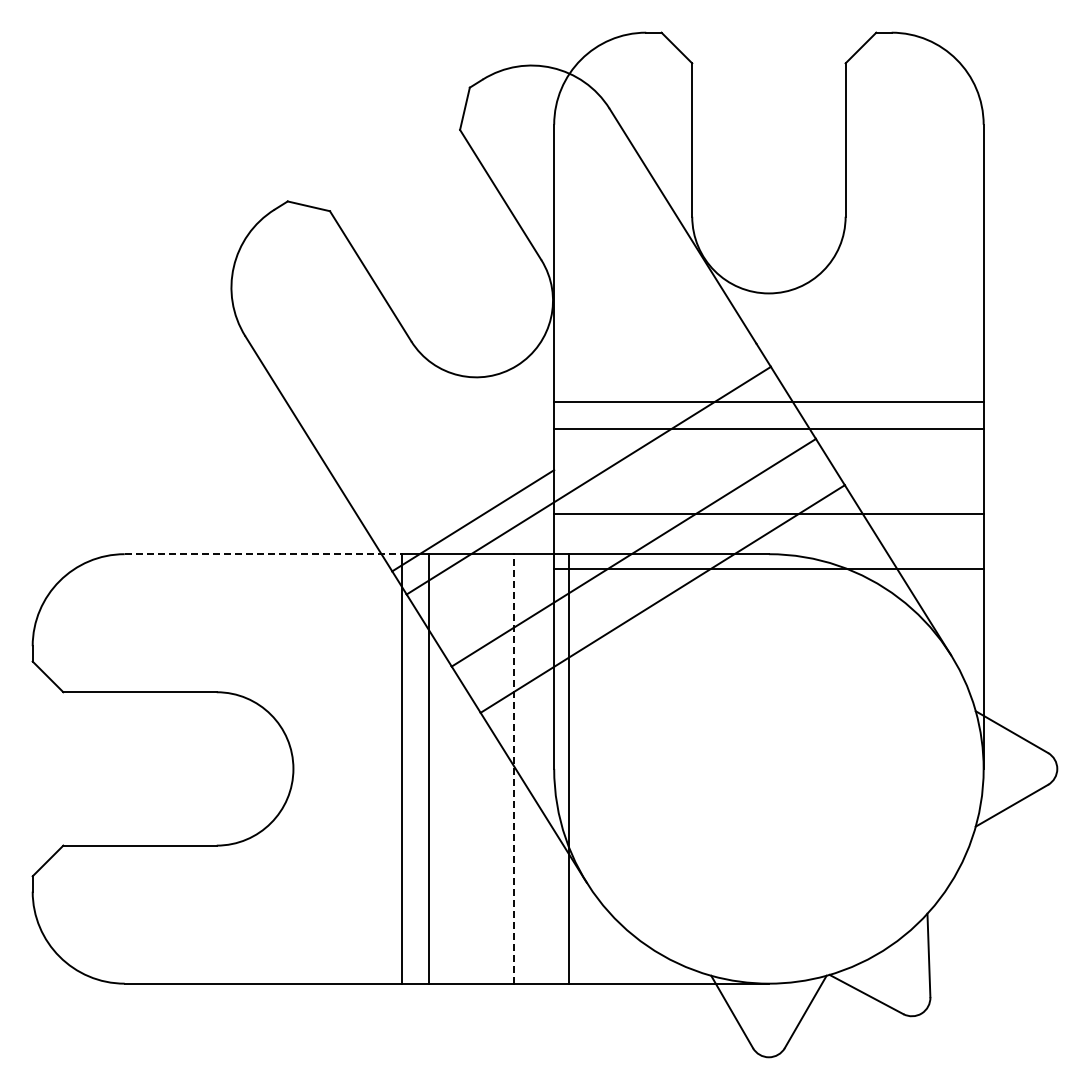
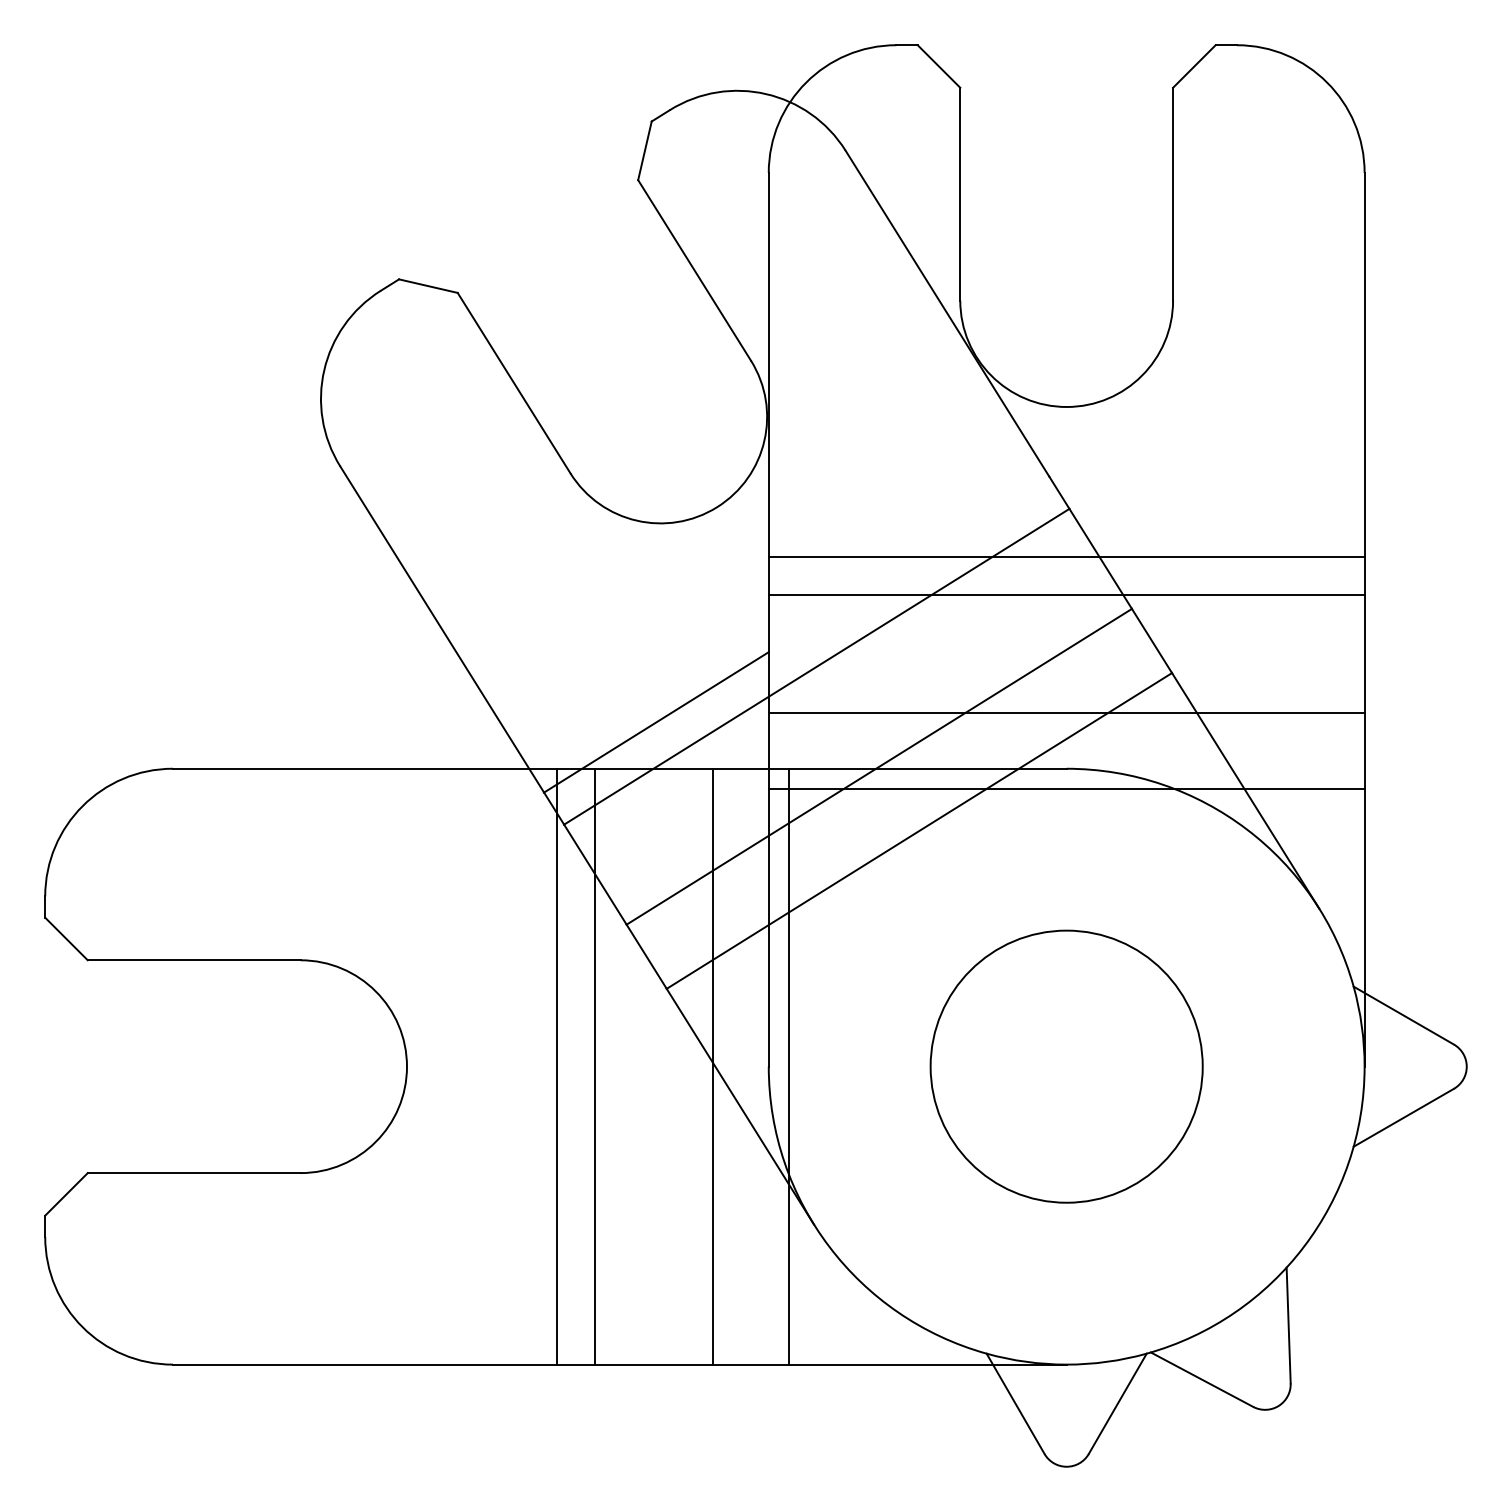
line: (263, 554) -> (365, 769), dashed -> solid
line: (514, 768) -> (713, 1066), dashed -> solid
circle: (768, 768) -> (1066, 1066), added

